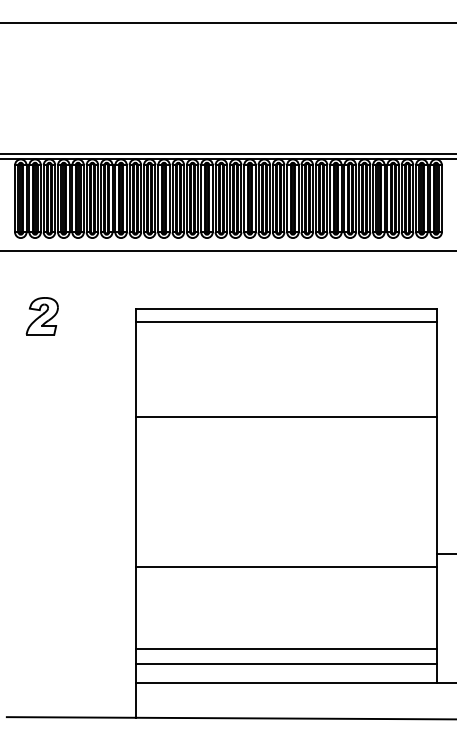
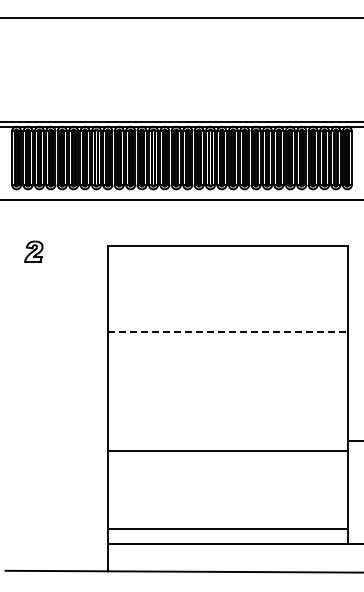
part: (41, 316) -> (33, 251), size x0.7
line: (285, 321) -> (227, 255), removed
line: (286, 416) -> (228, 331), solid -> dashed
line: (285, 648) -> (227, 516), removed

